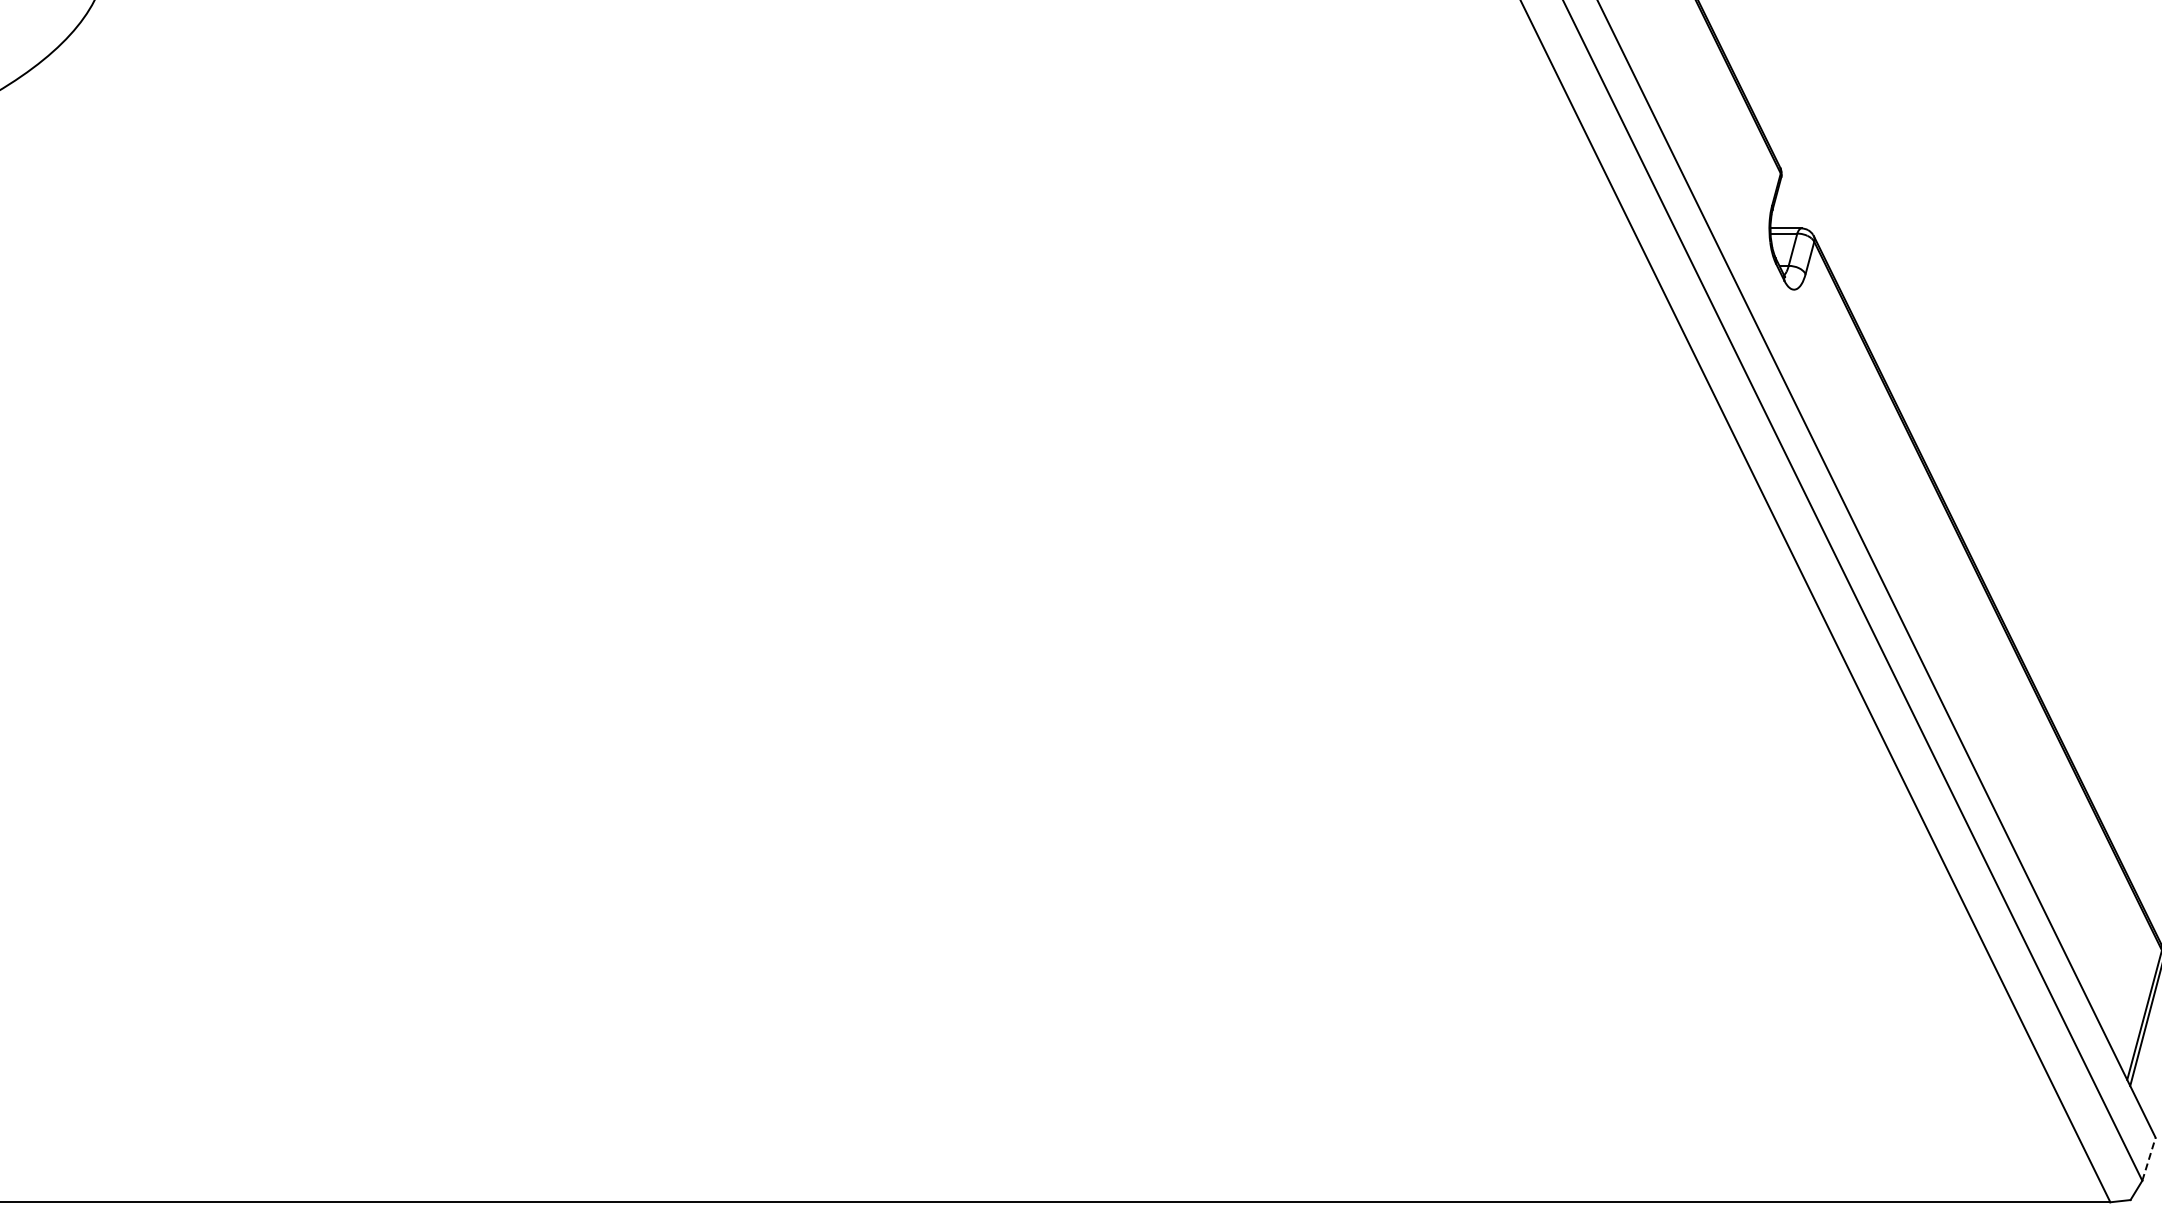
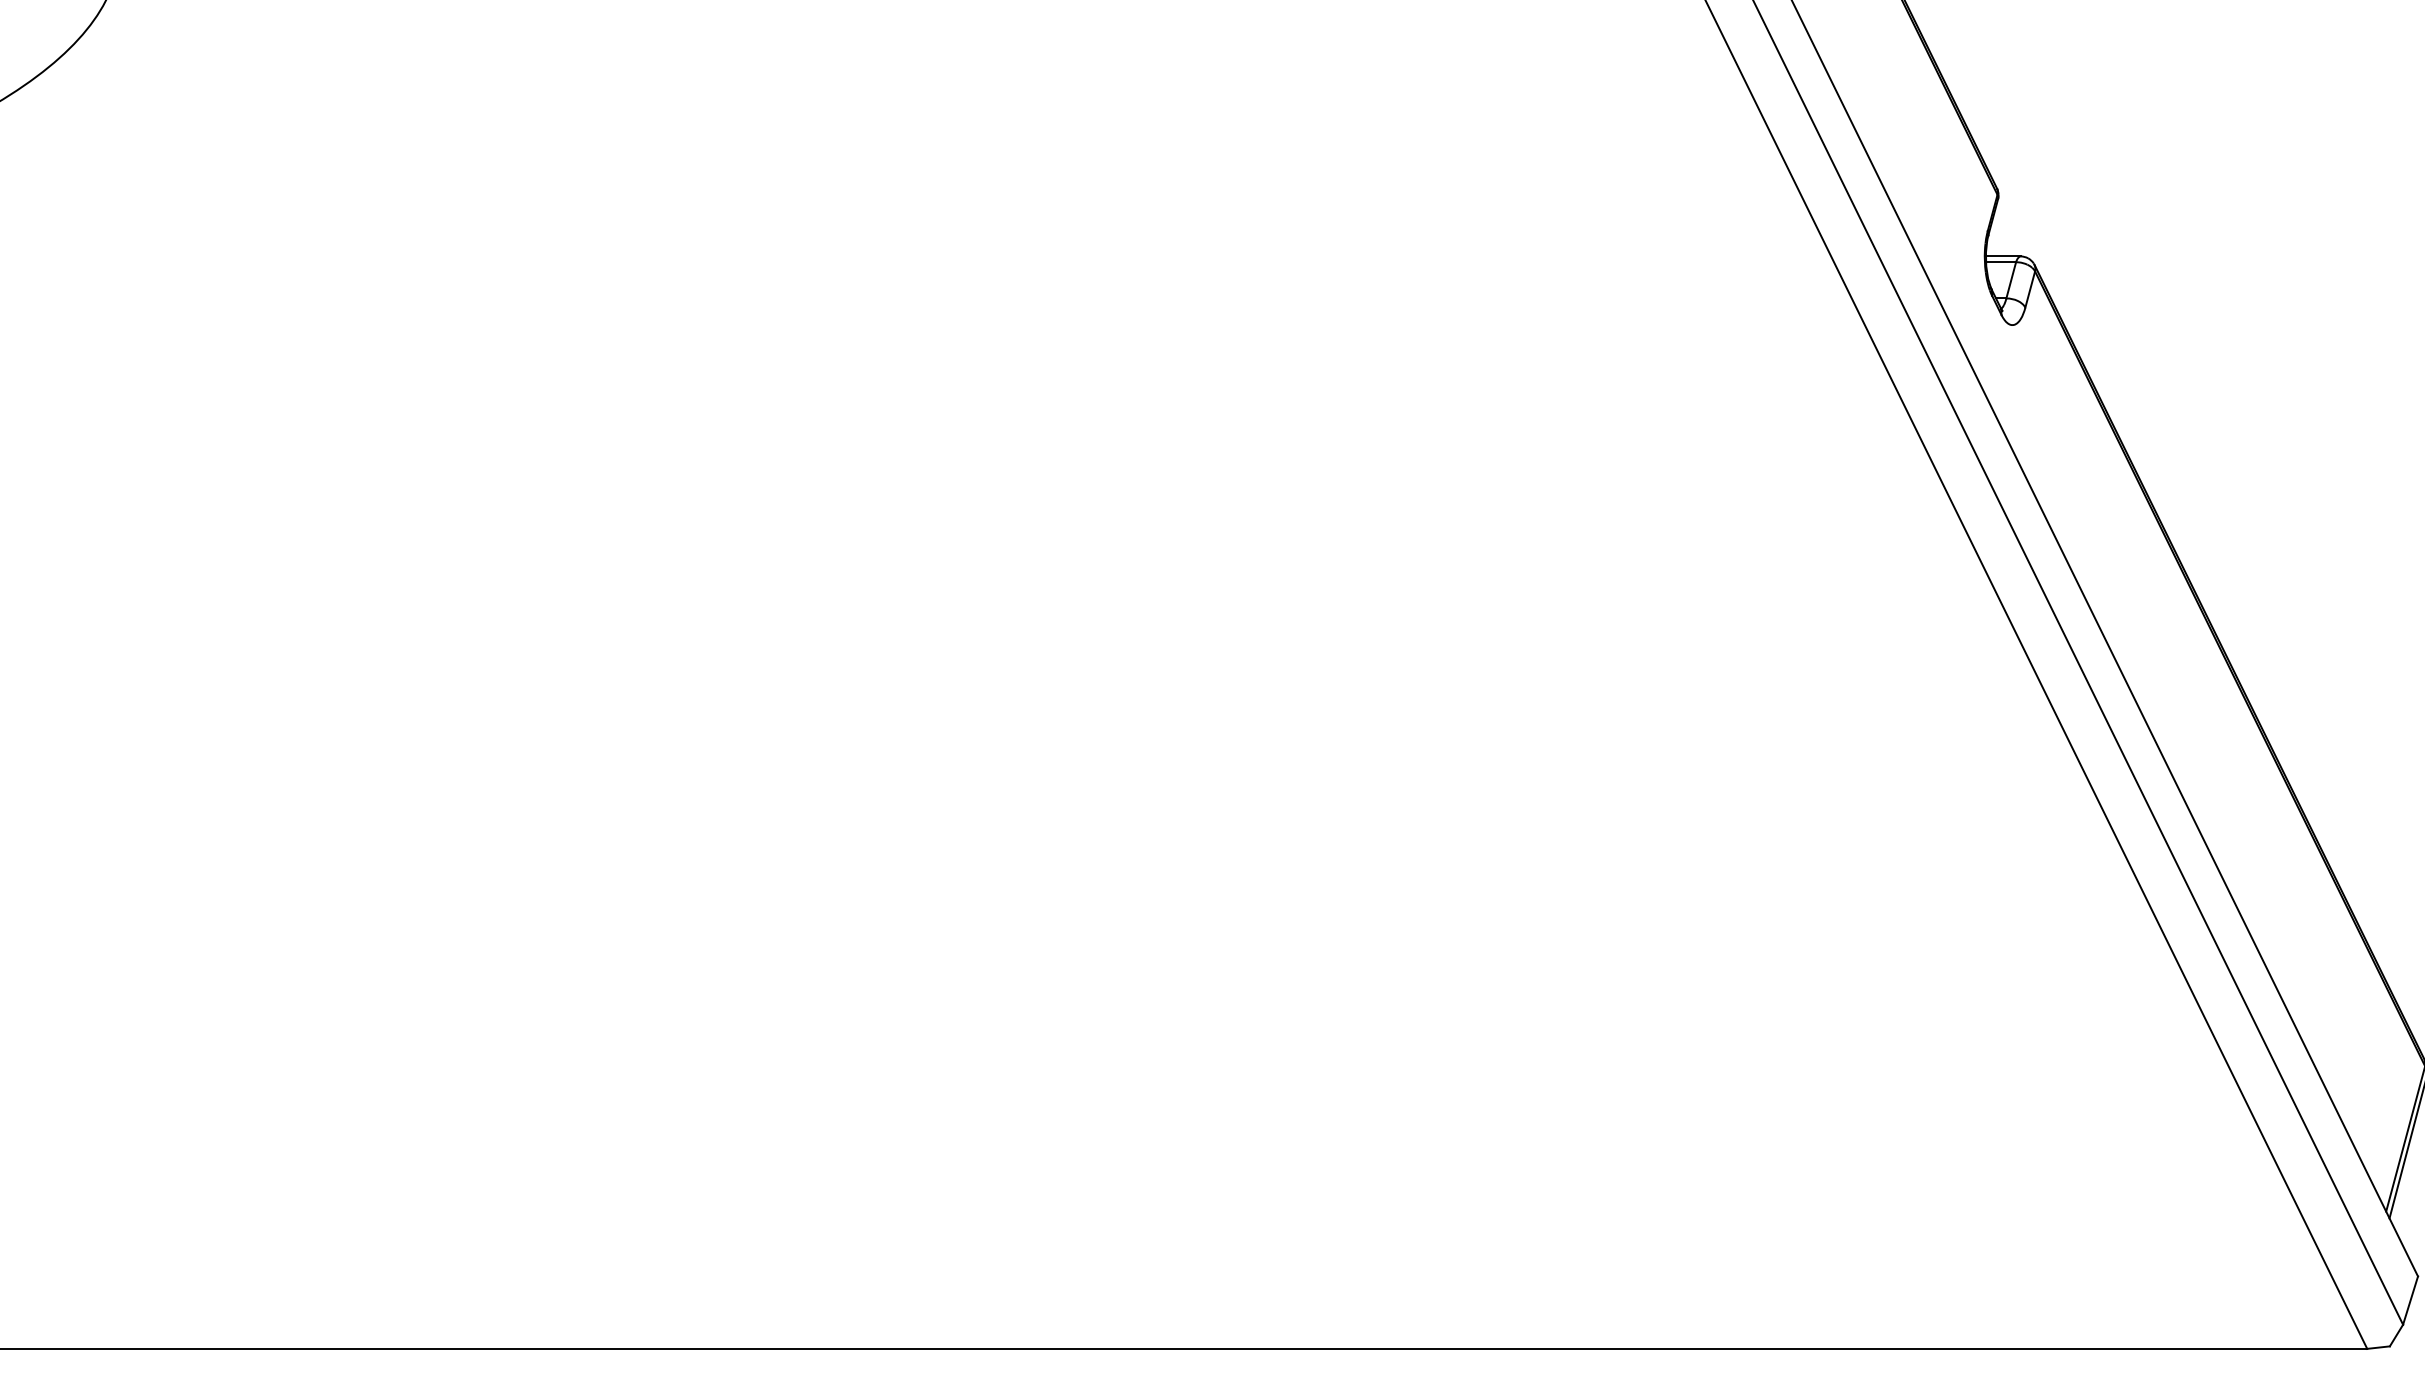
line: (2148, 1159) -> (2410, 1300), dashed -> solid

